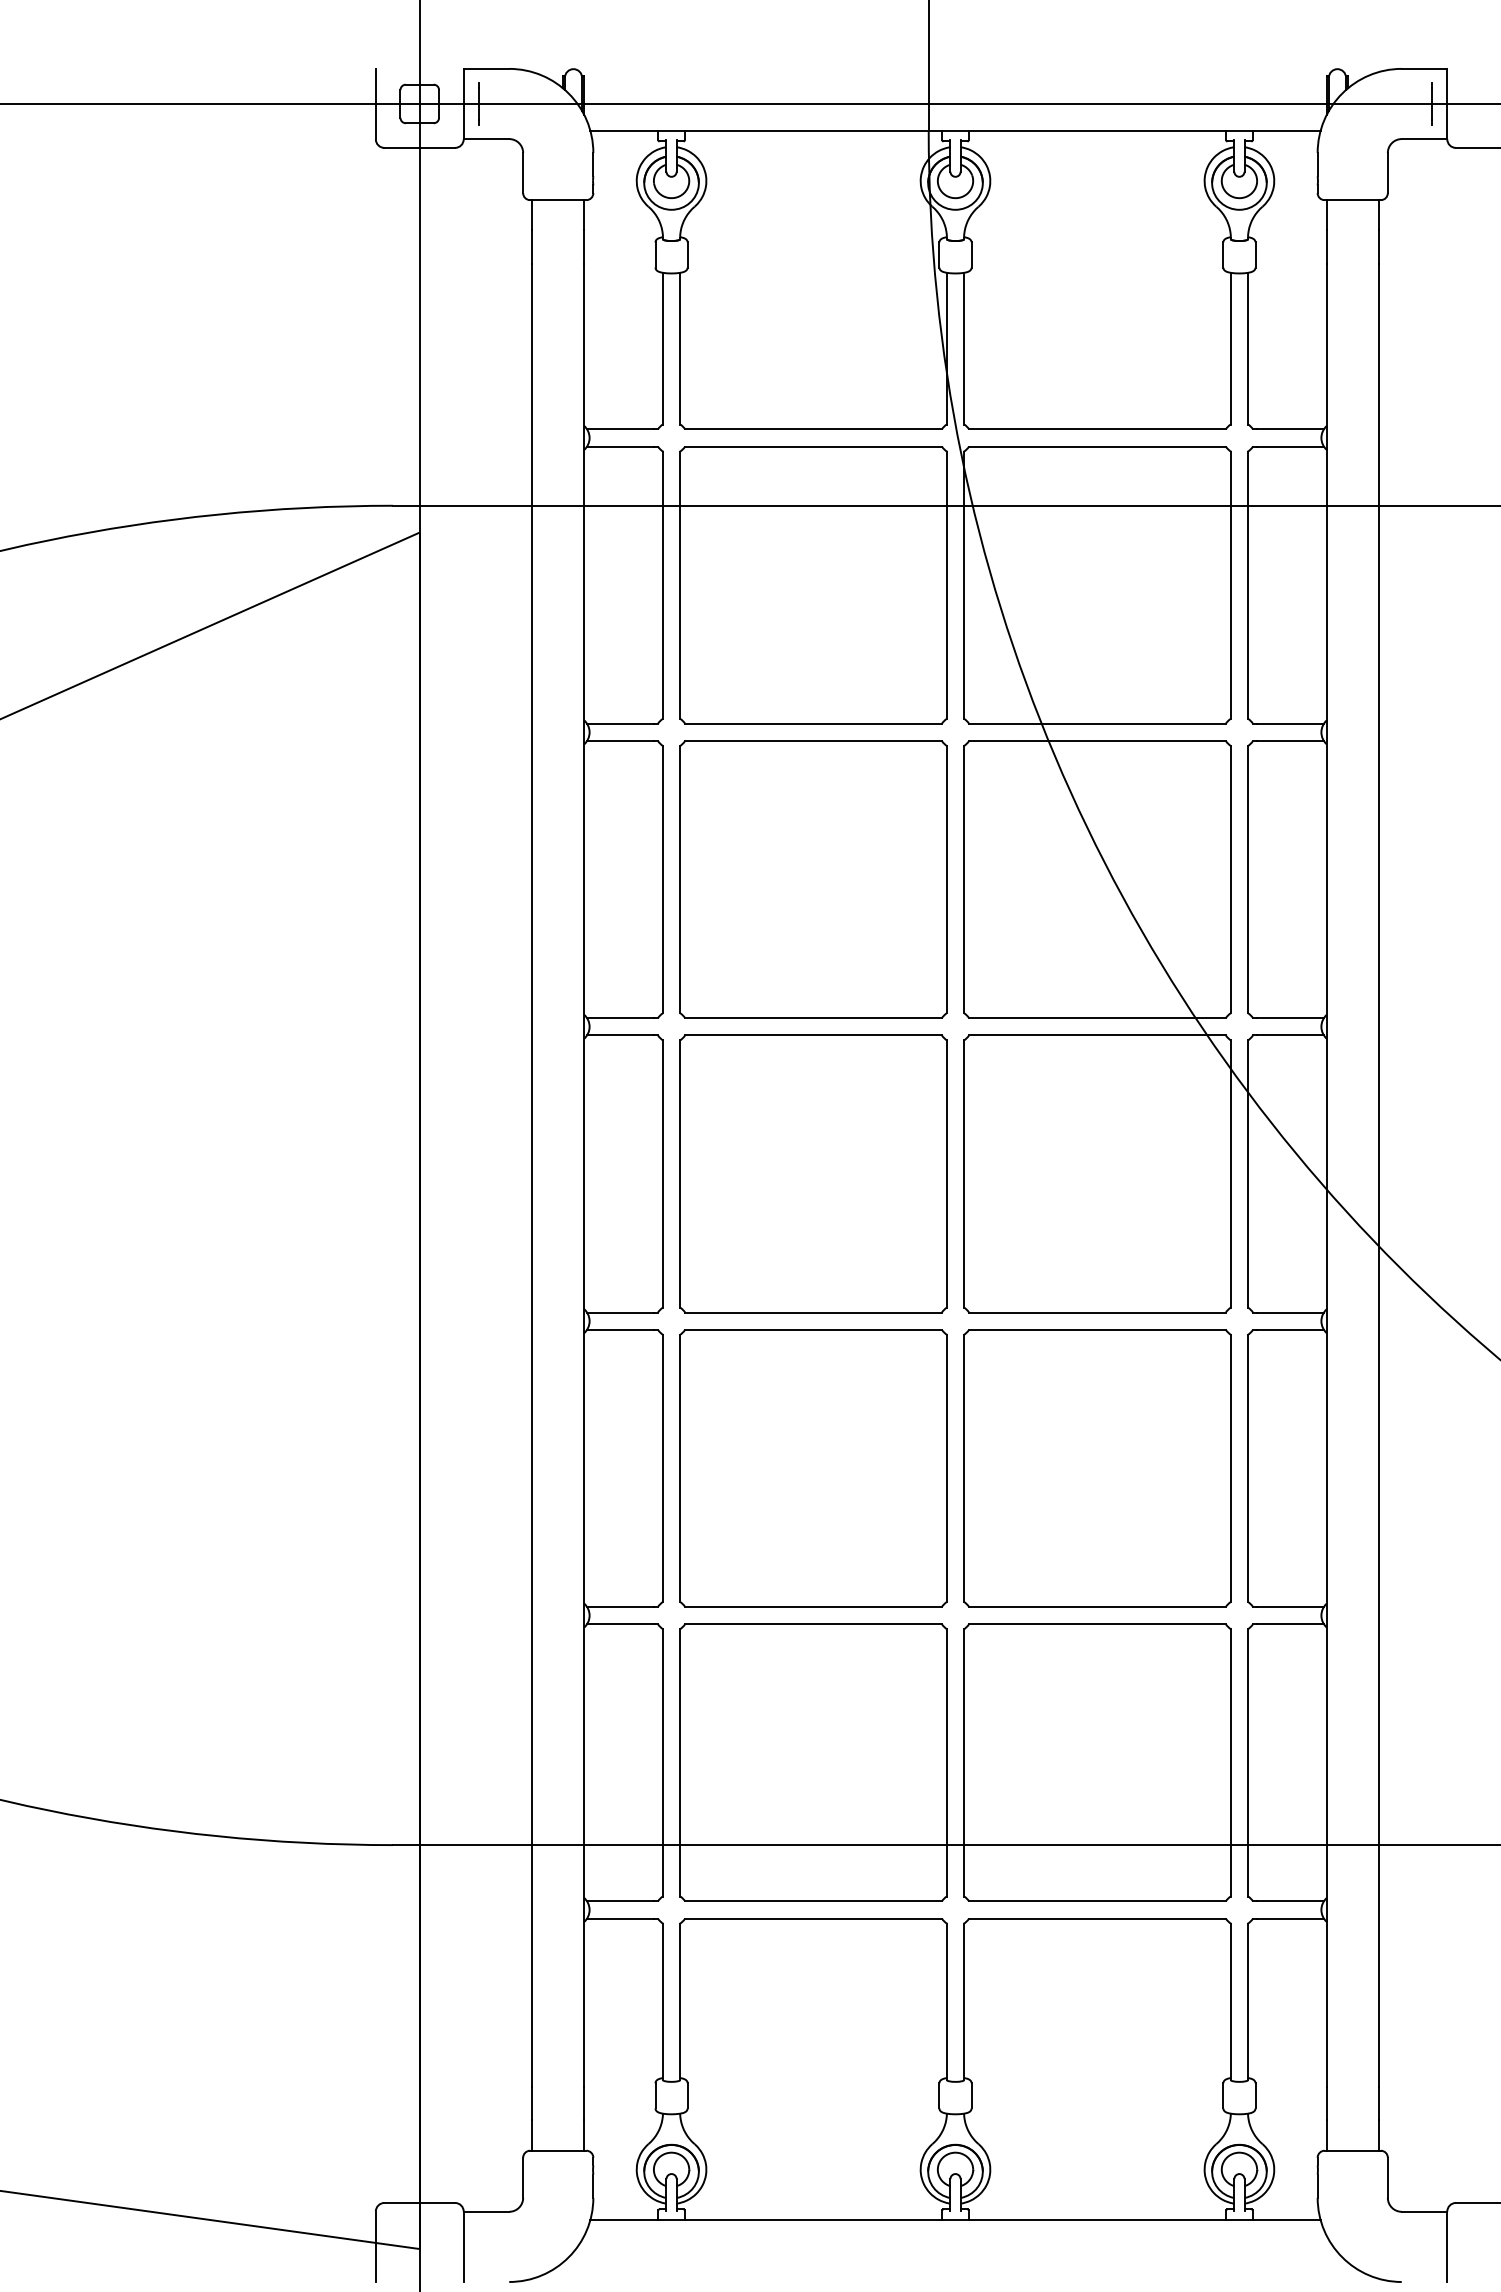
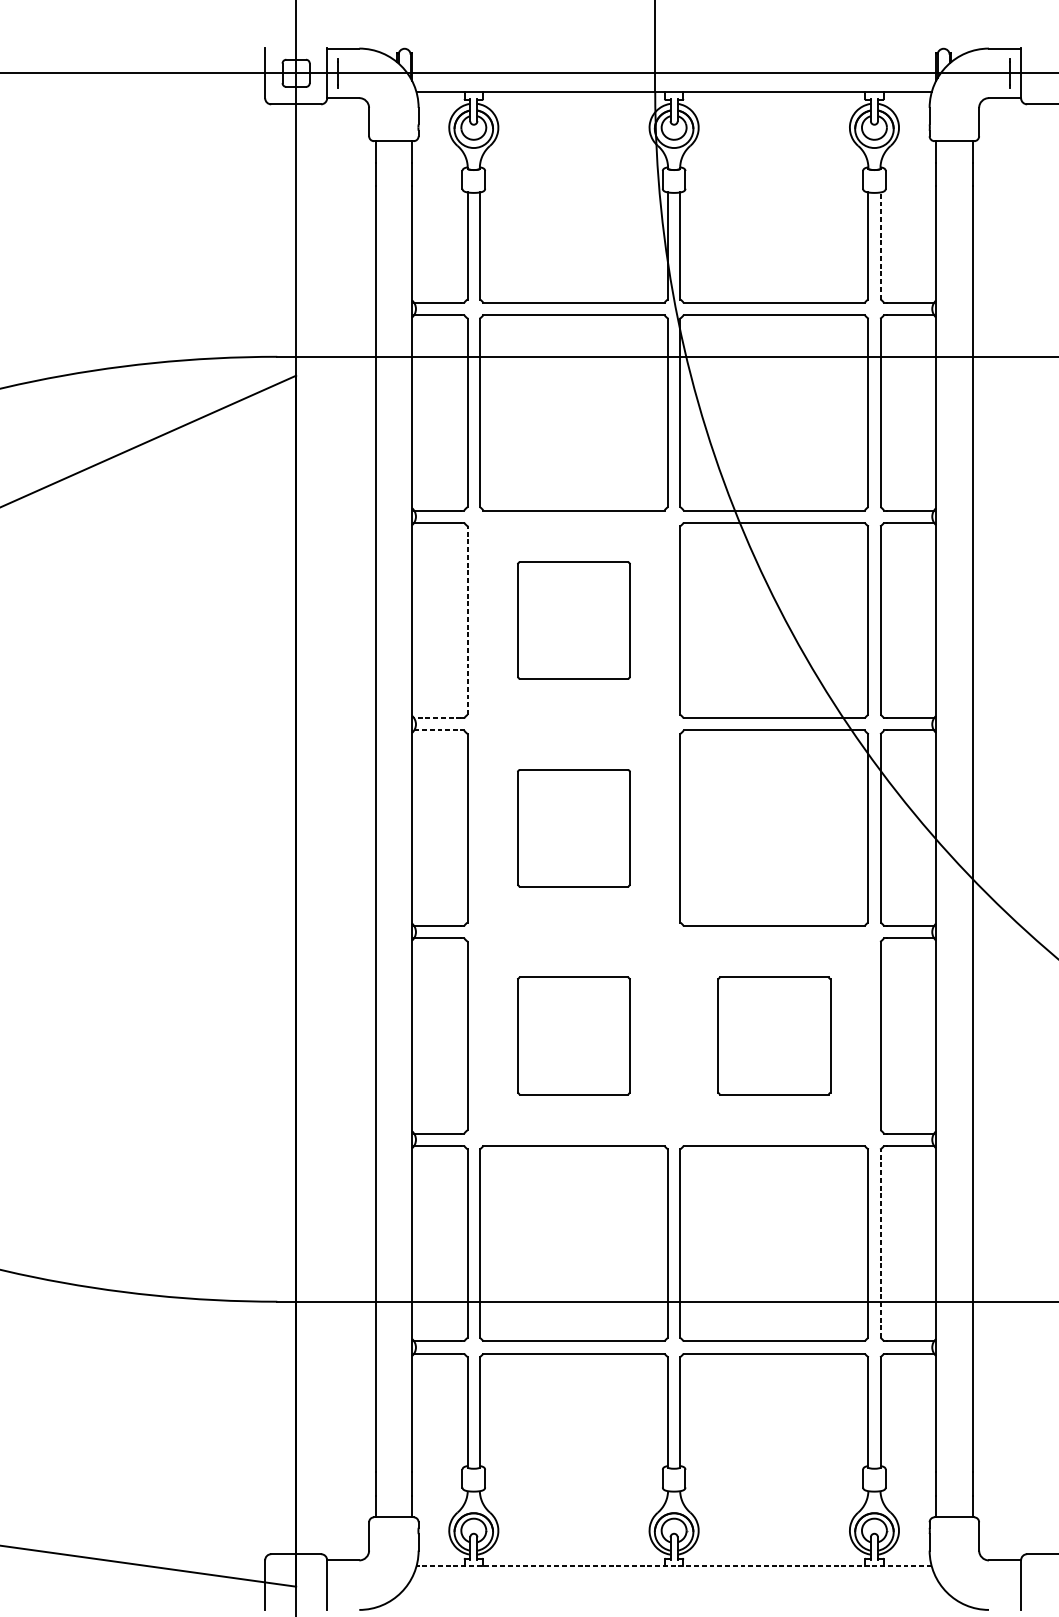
line: (1248, 348) -> (880, 245), solid -> dashed
line: (663, 879) -> (468, 620), solid -> dashed
part: (813, 879) -> (573, 620), size x0.6
line: (620, 1018) -> (437, 718), solid -> dashed
line: (621, 1035) -> (438, 730), solid -> dashed
part: (813, 1173) -> (573, 827), size x0.6
part: (813, 1468) -> (573, 1036), size x0.6
part: (1097, 1468) -> (774, 1036), size x0.6
line: (1248, 1762) -> (880, 1243), solid -> dashed
line: (955, 2220) -> (674, 1566), solid -> dashed

